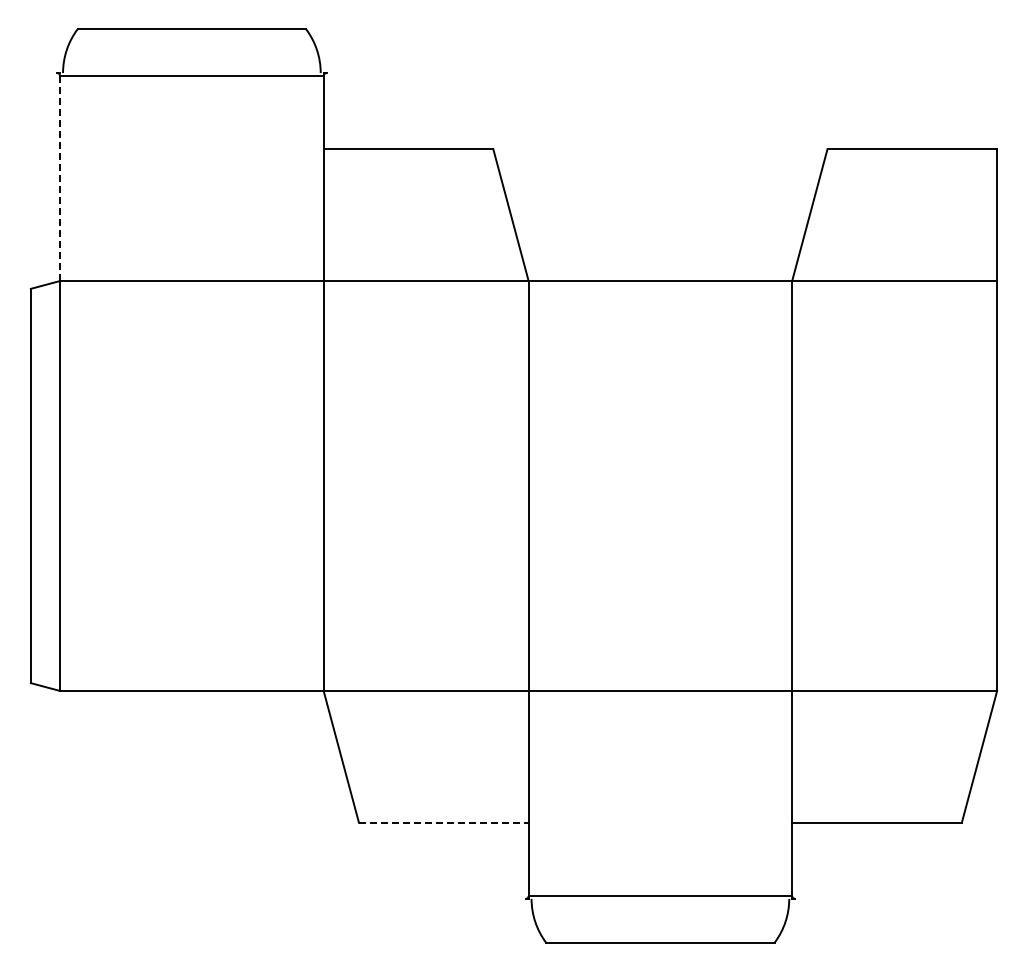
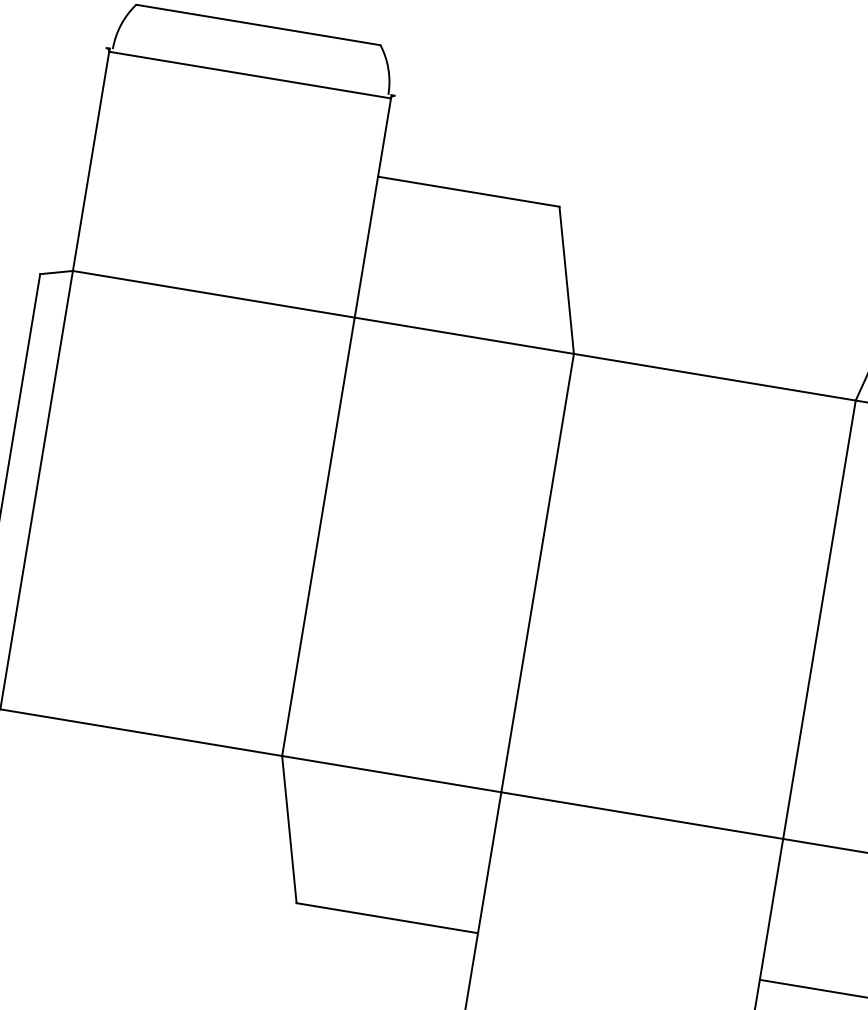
line: (60, 177) -> (91, 160), dashed -> solid
line: (443, 822) -> (387, 917), dashed -> solid

